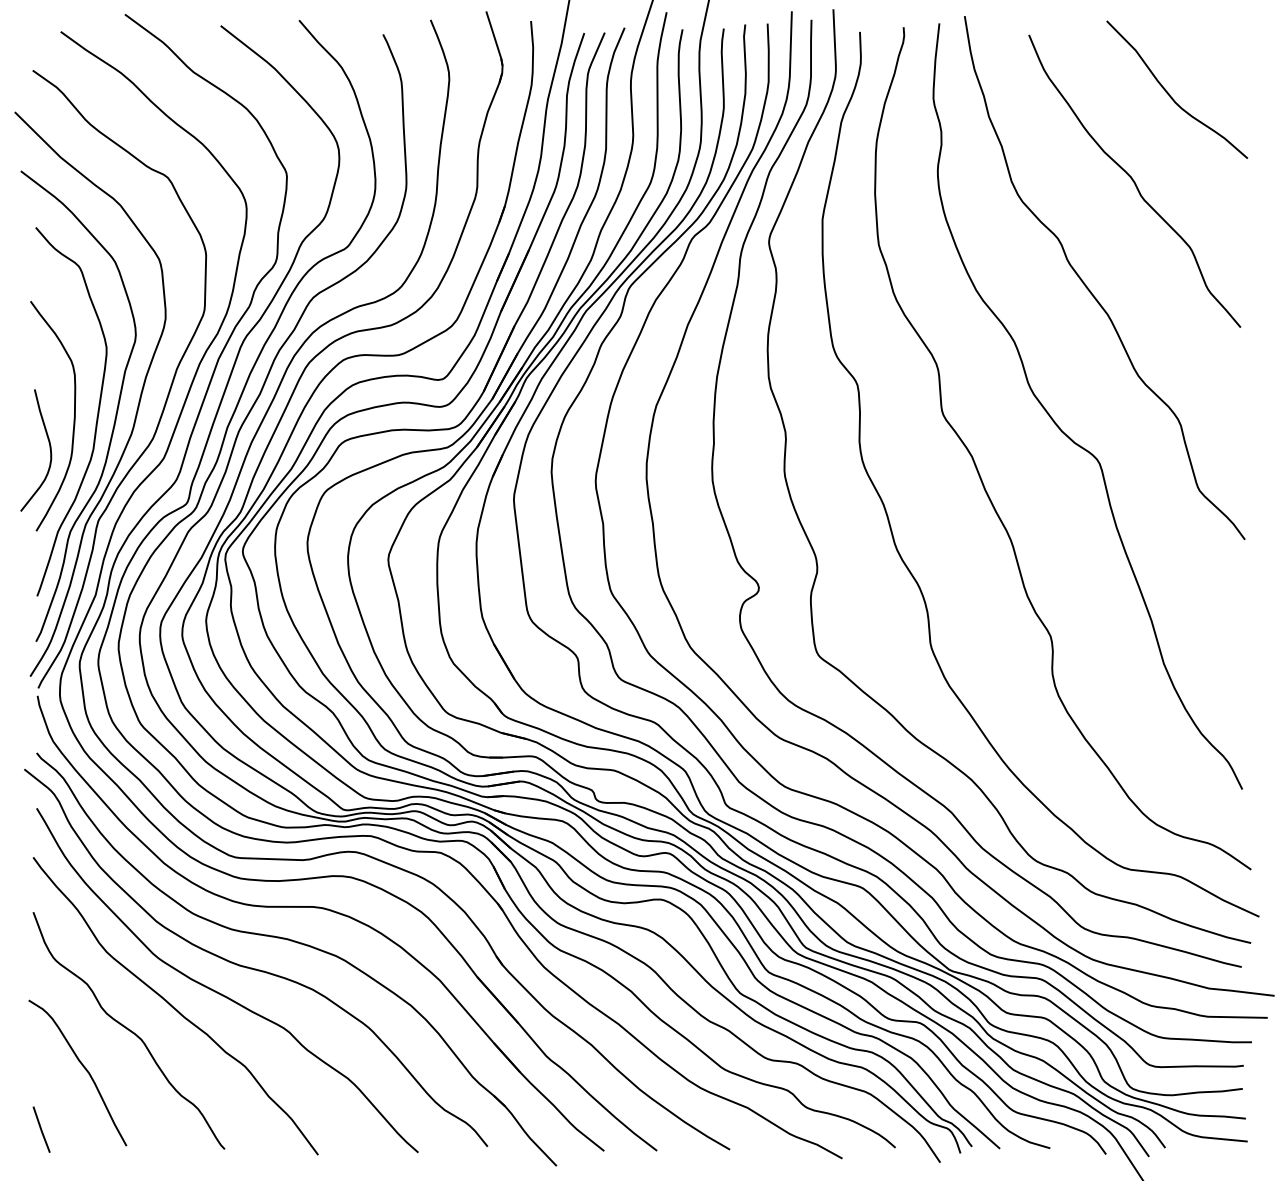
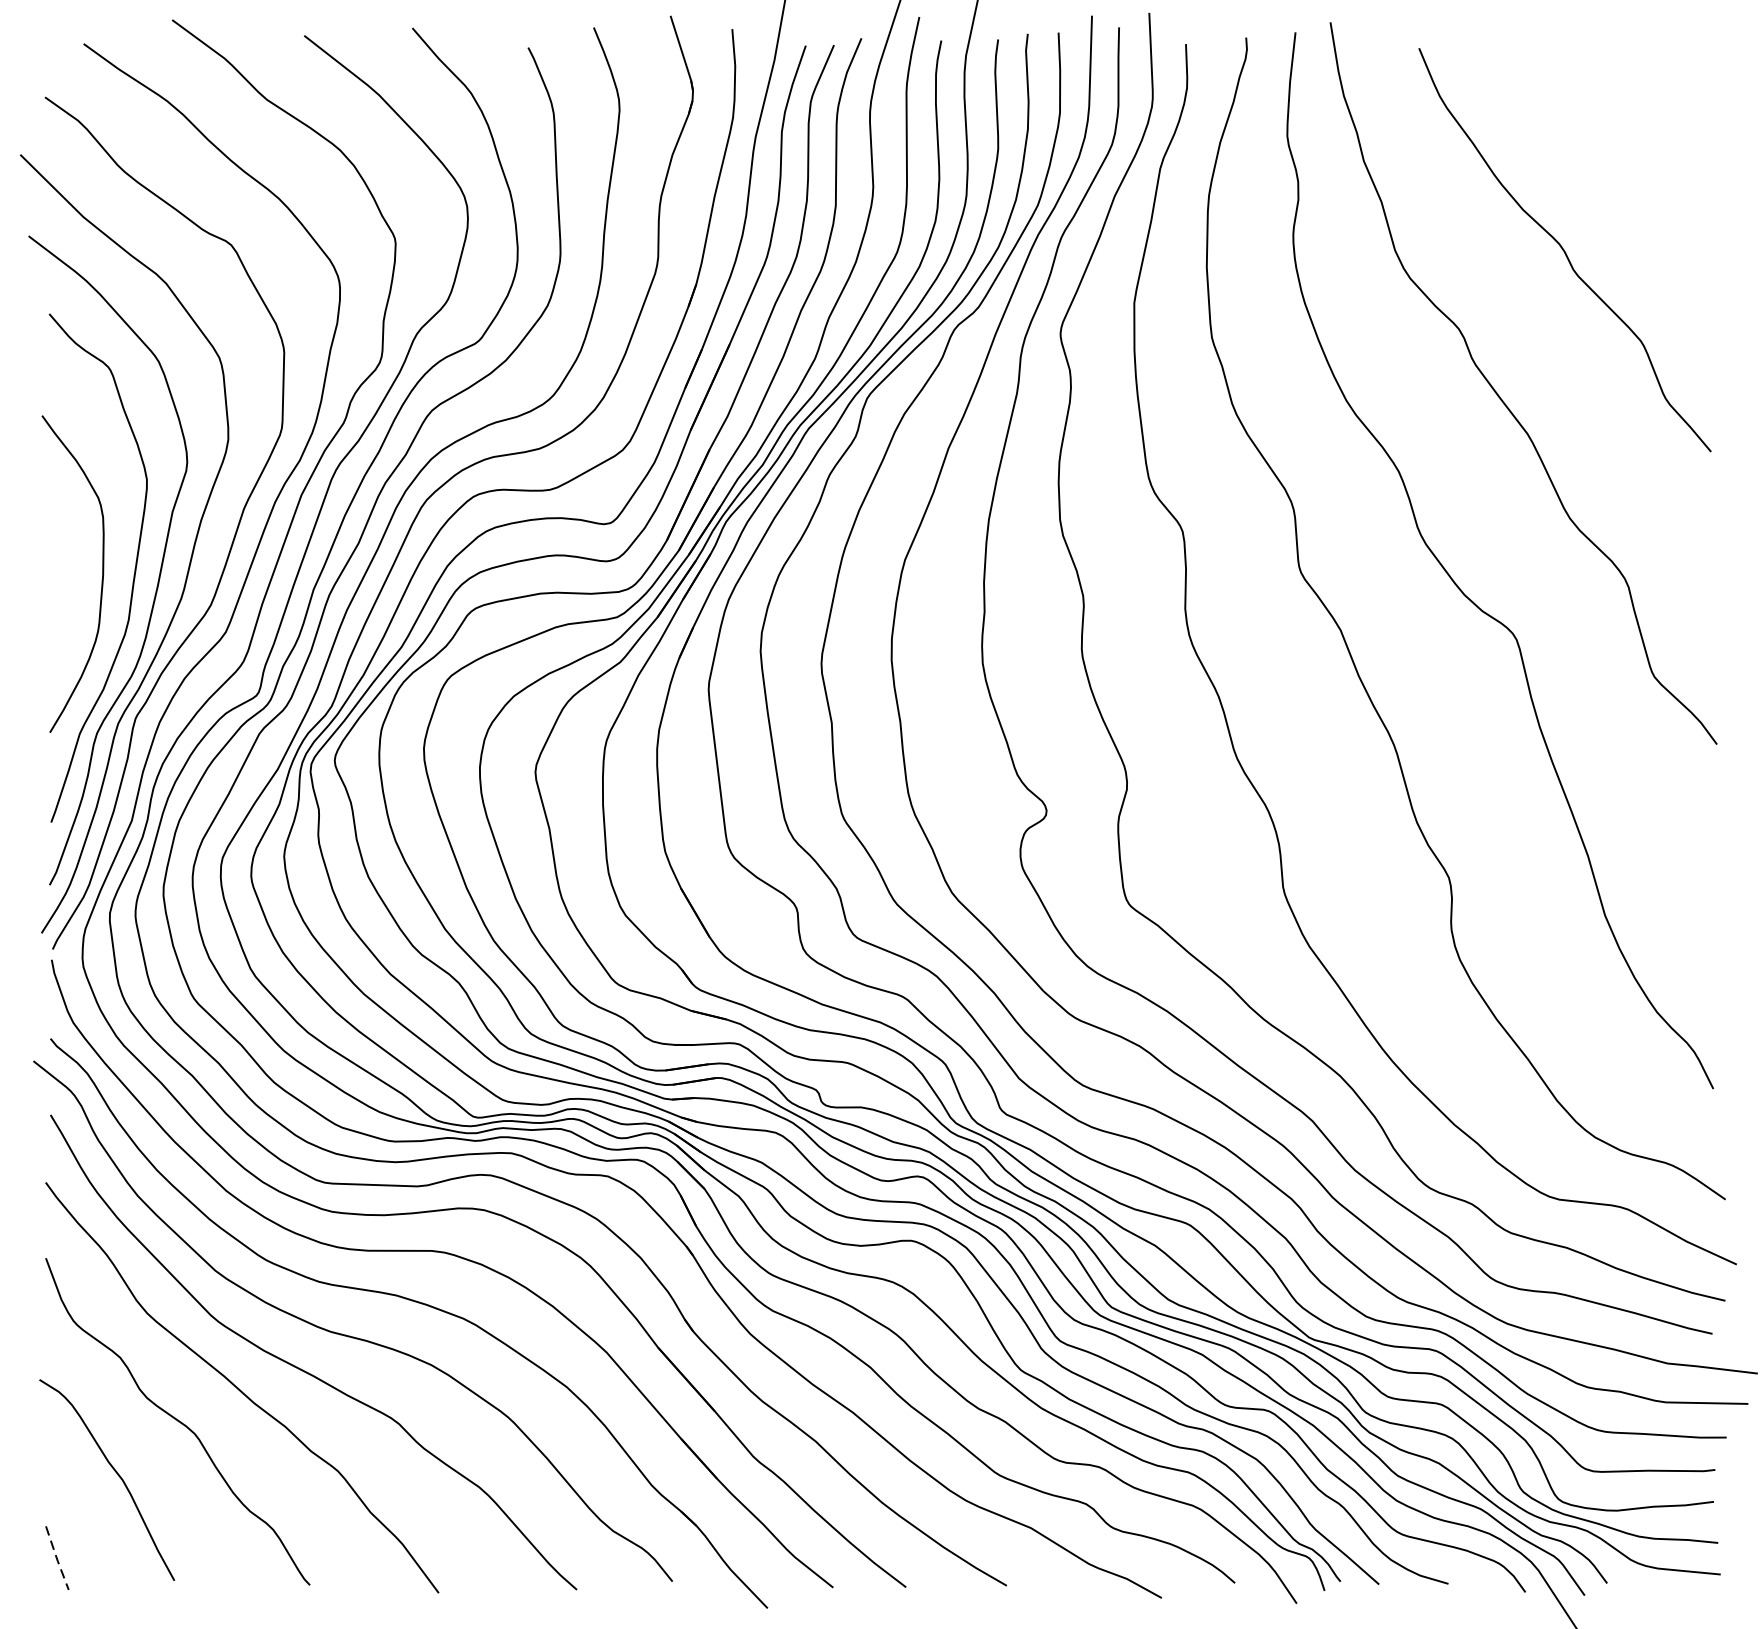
curve: (1170, 94) -> (1614, 130), removed
curve: (49, 448) -> (68, 618), removed
line: (41, 1130) -> (57, 1559), solid -> dashed

